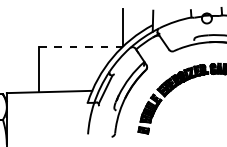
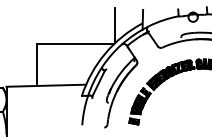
line: (80, 46) -> (75, 43), dashed -> solid

